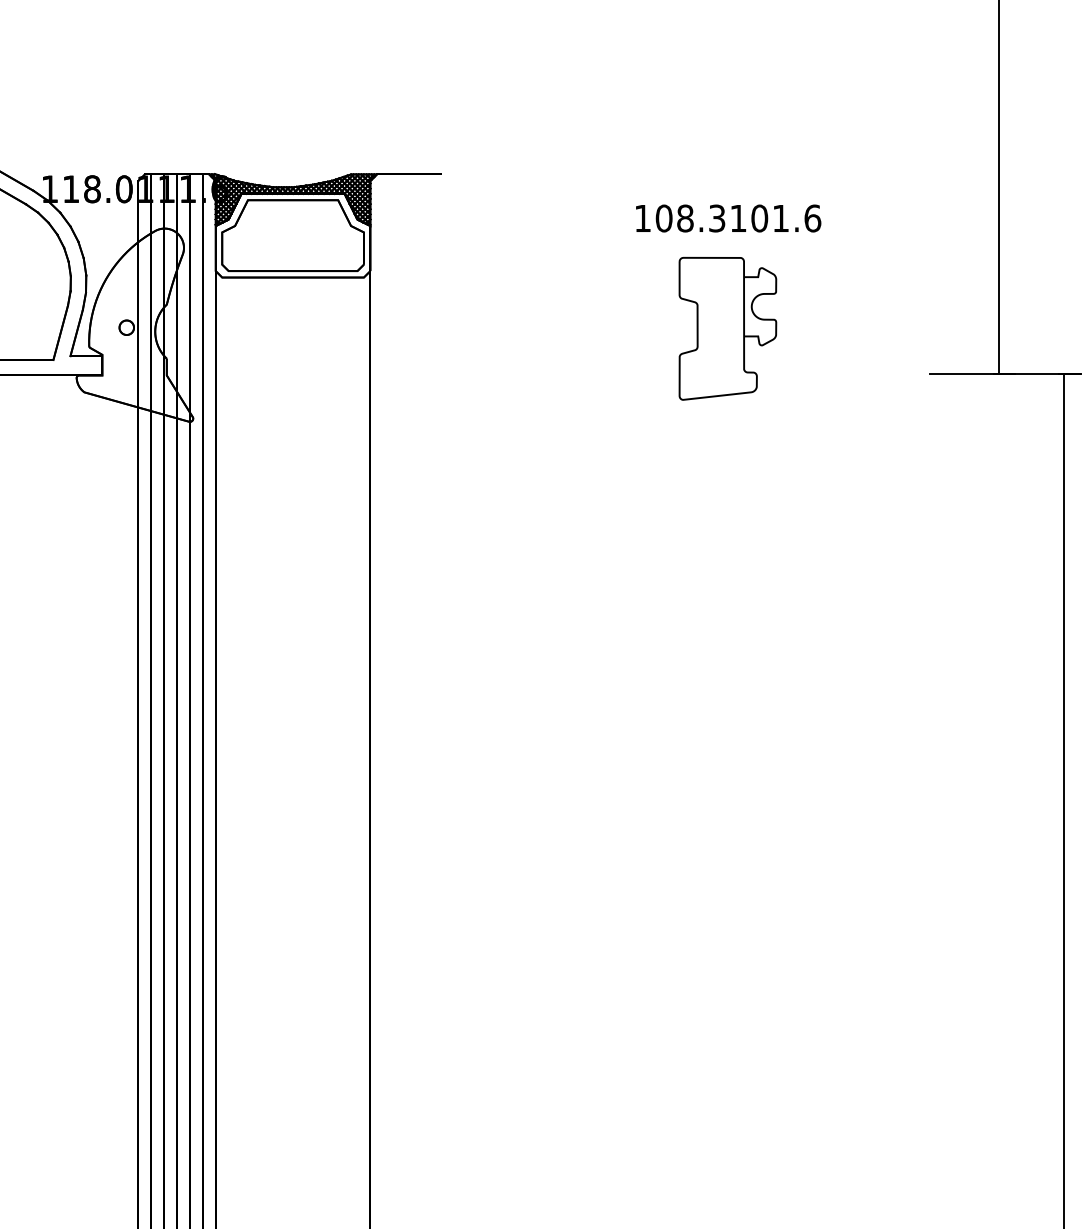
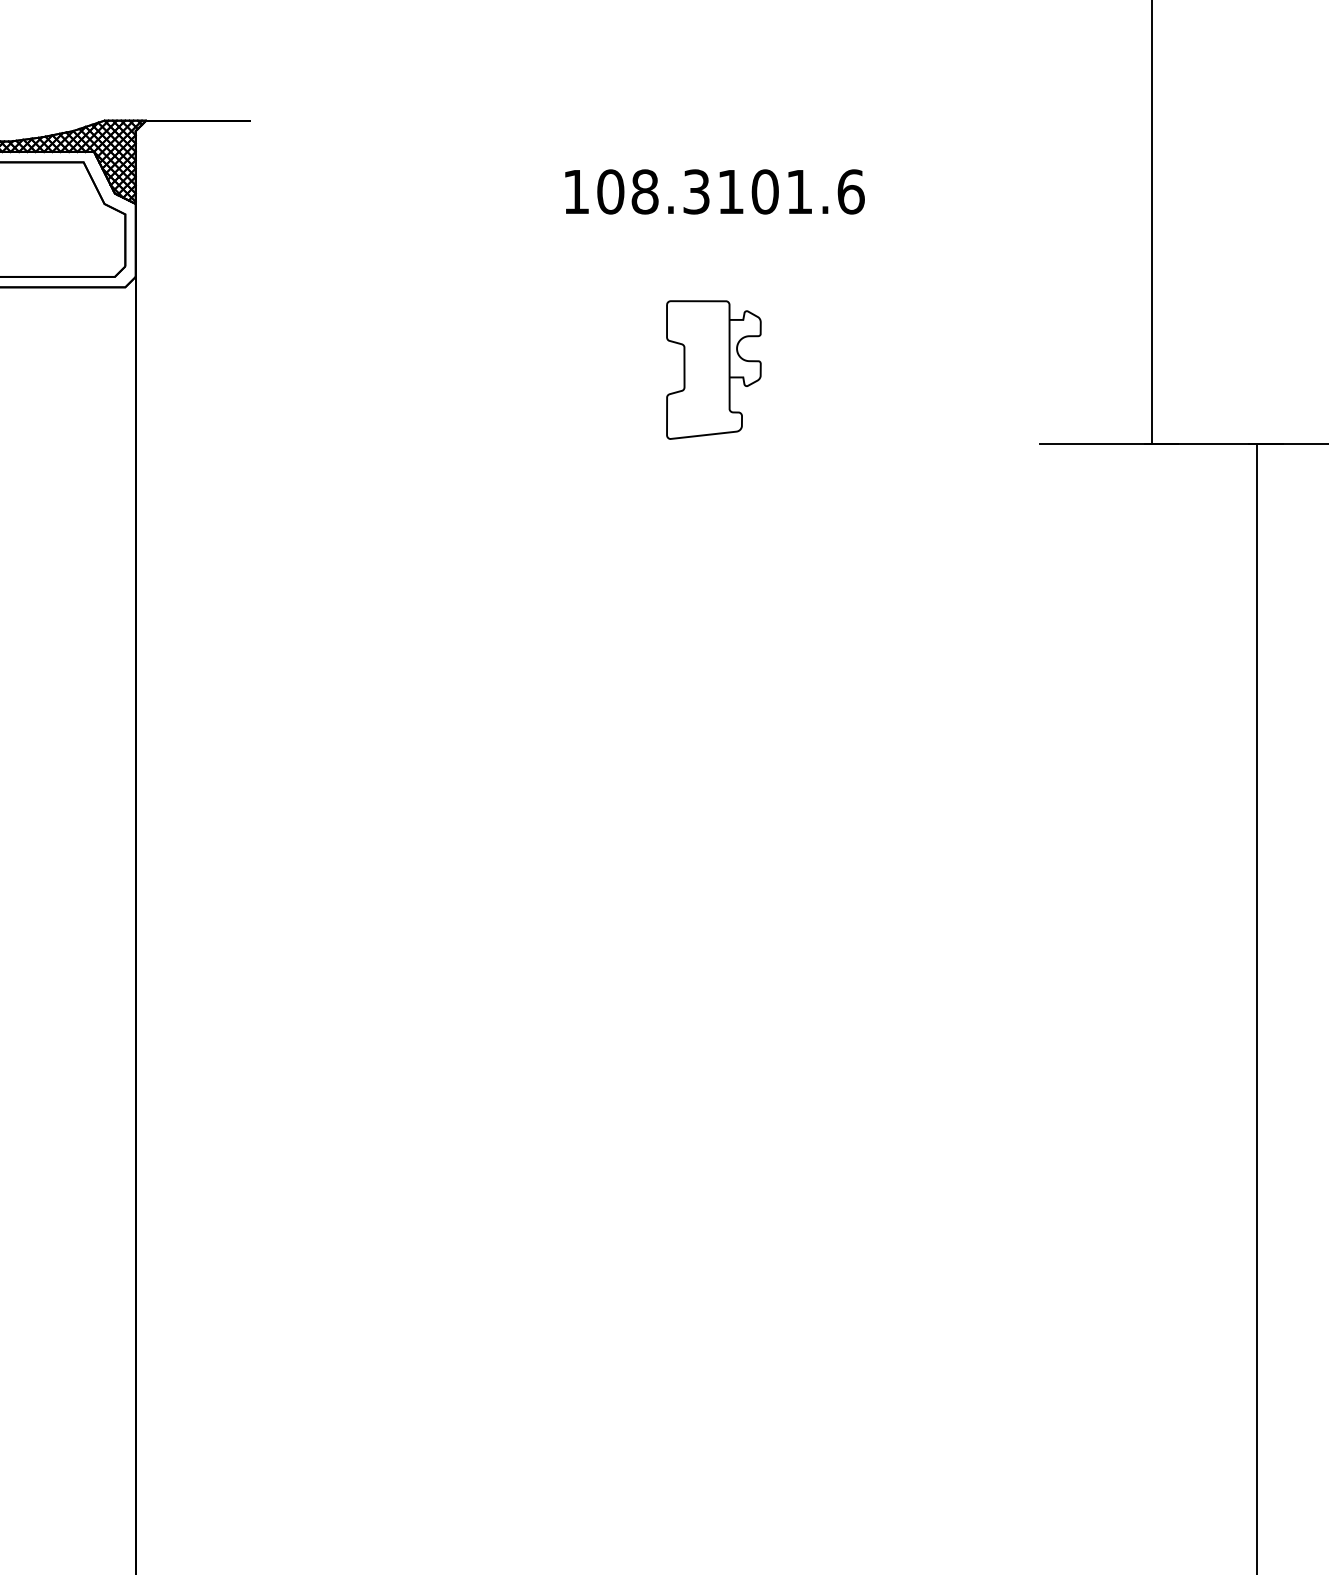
part: (727, 328) -> (713, 369), size x0.6

